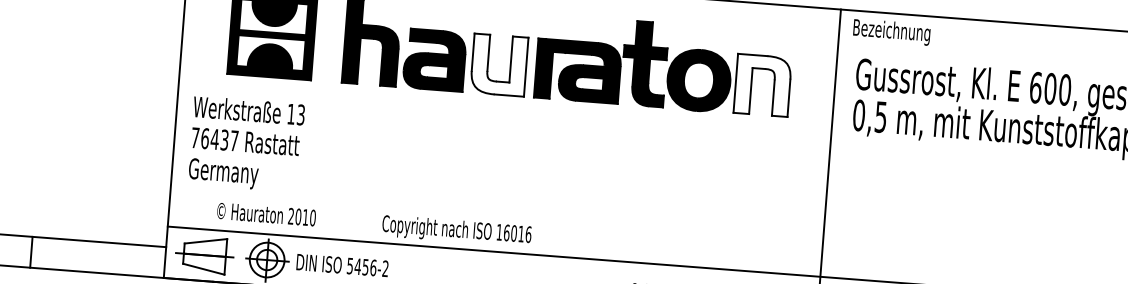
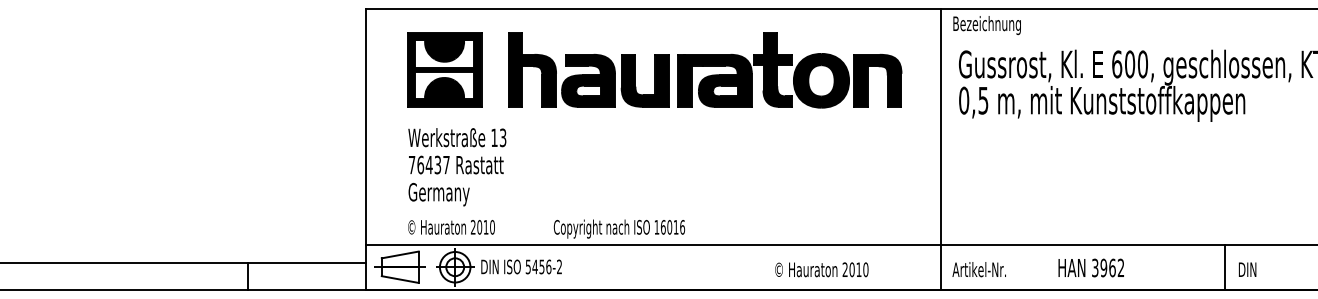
fill: (499, 64) -> (645, 80), added
fill: (762, 85) -> (877, 80), added
text: (246, 144) -> (457, 167), moved

